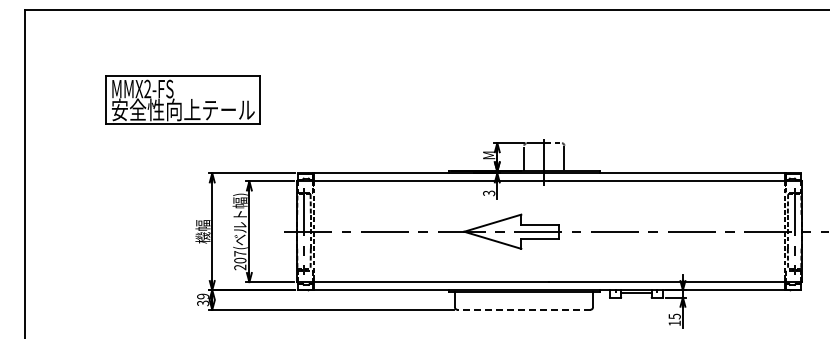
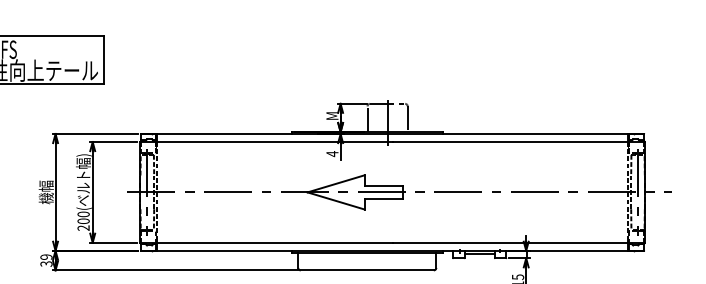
text: (489, 193) -> (332, 154), 3 -> 4
text: (240, 253) -> (83, 214), 207( -> 200(
line: (523, 309) -> (366, 270), dashed -> solid

